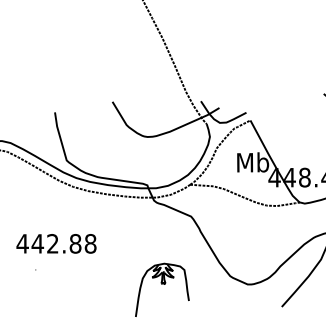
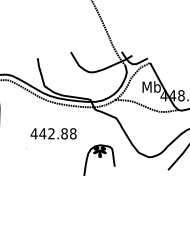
text: (56, 243) -> (53, 133), moved

